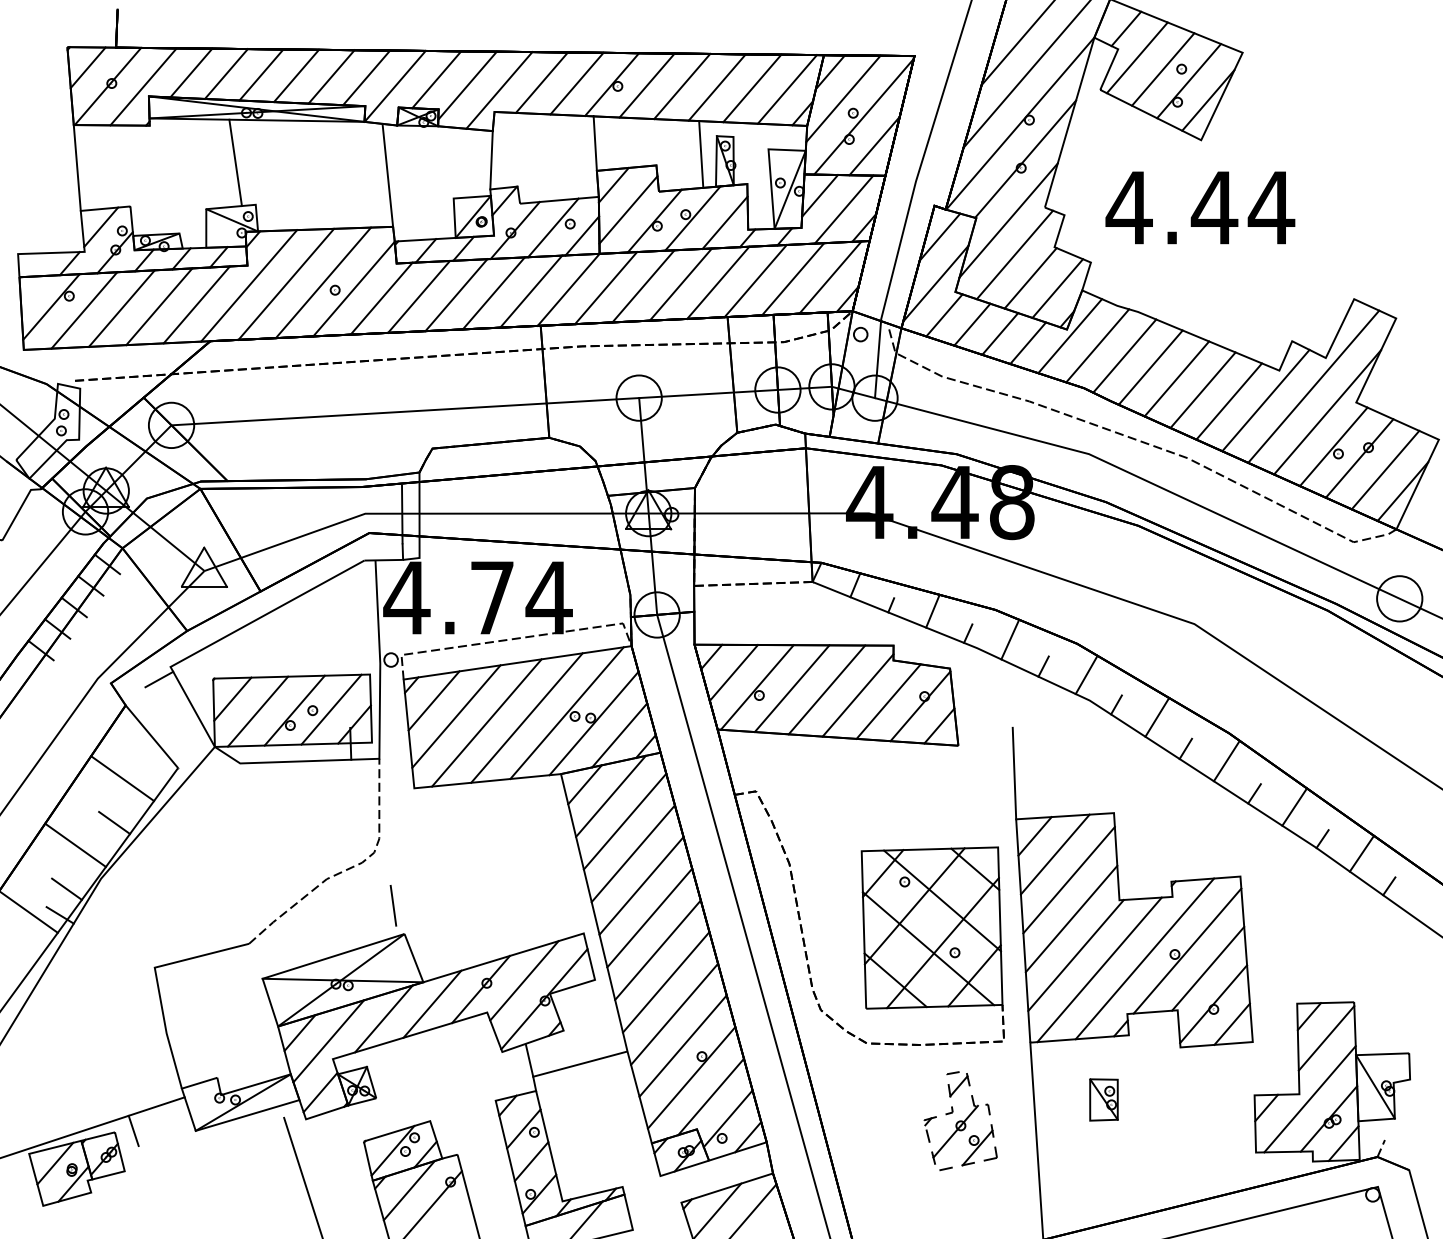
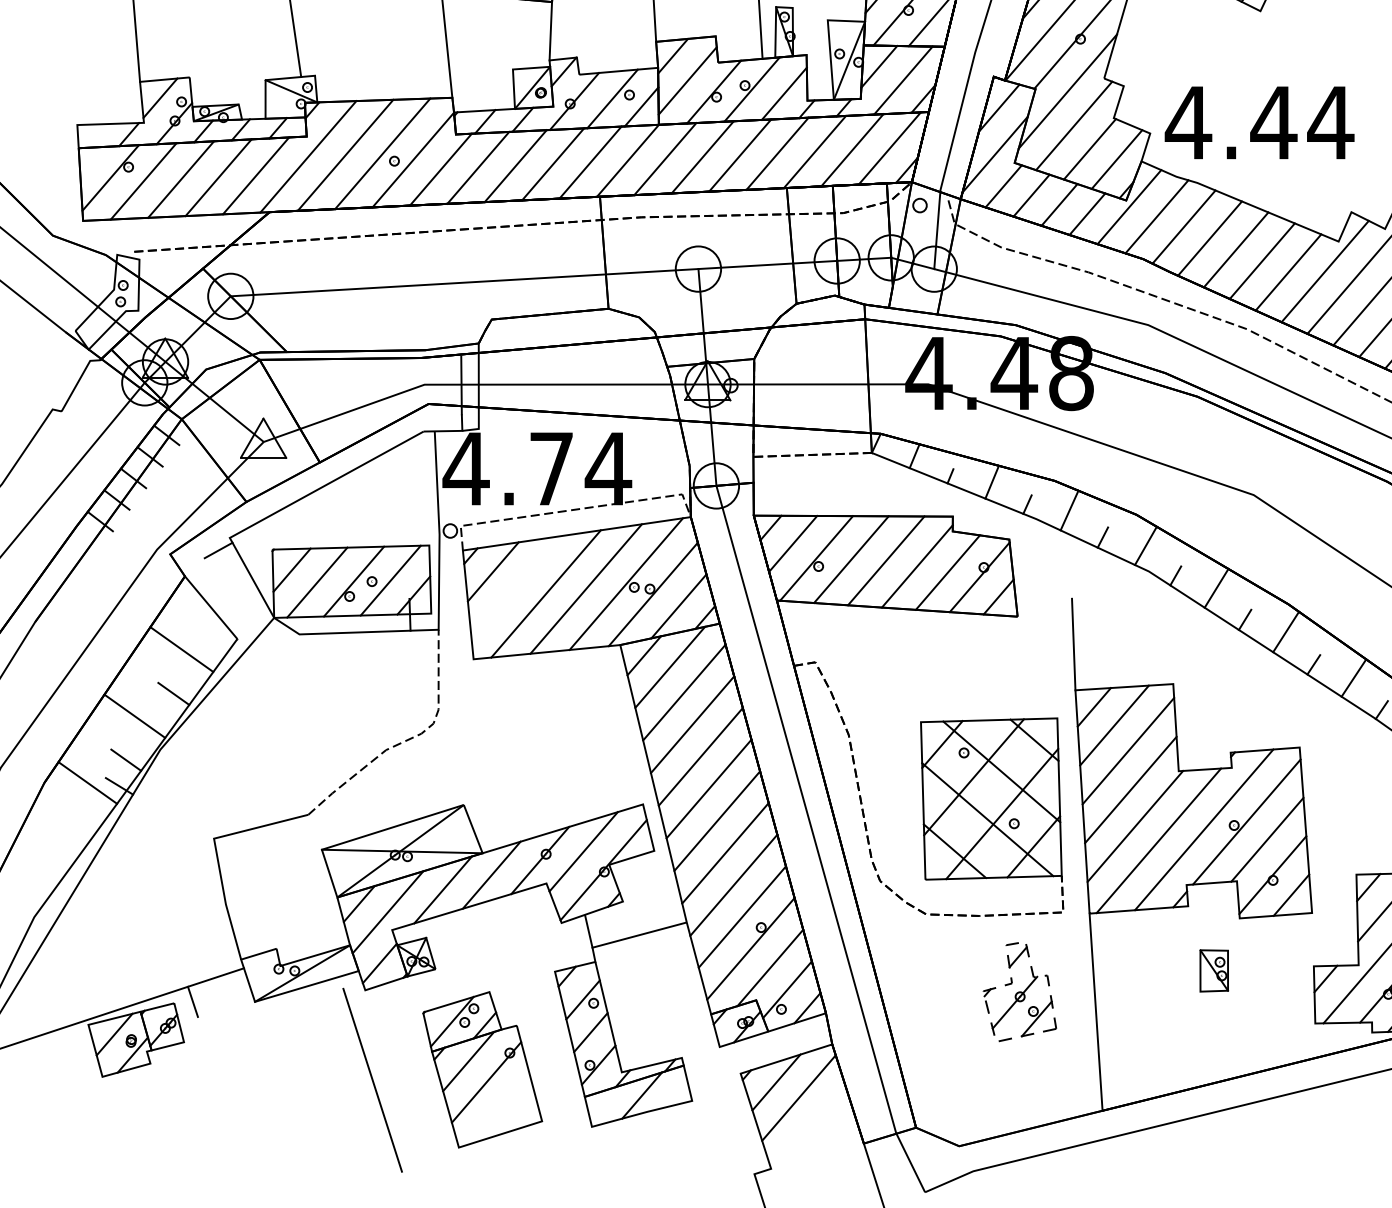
text: (1200, 207) -> (1259, 122), moved
line: (456, 716) -> (515, 587), removed
line: (393, 905) -> (452, 776), removed
part: (1103, 1099) -> (1213, 970), moved

